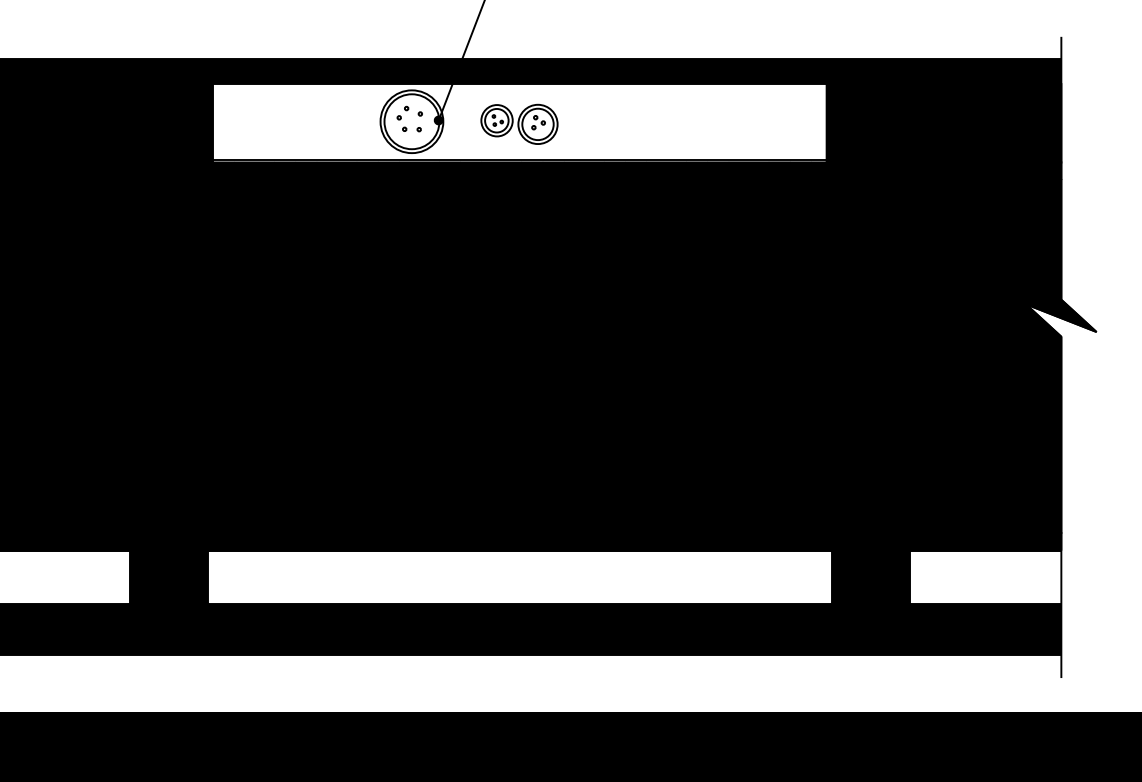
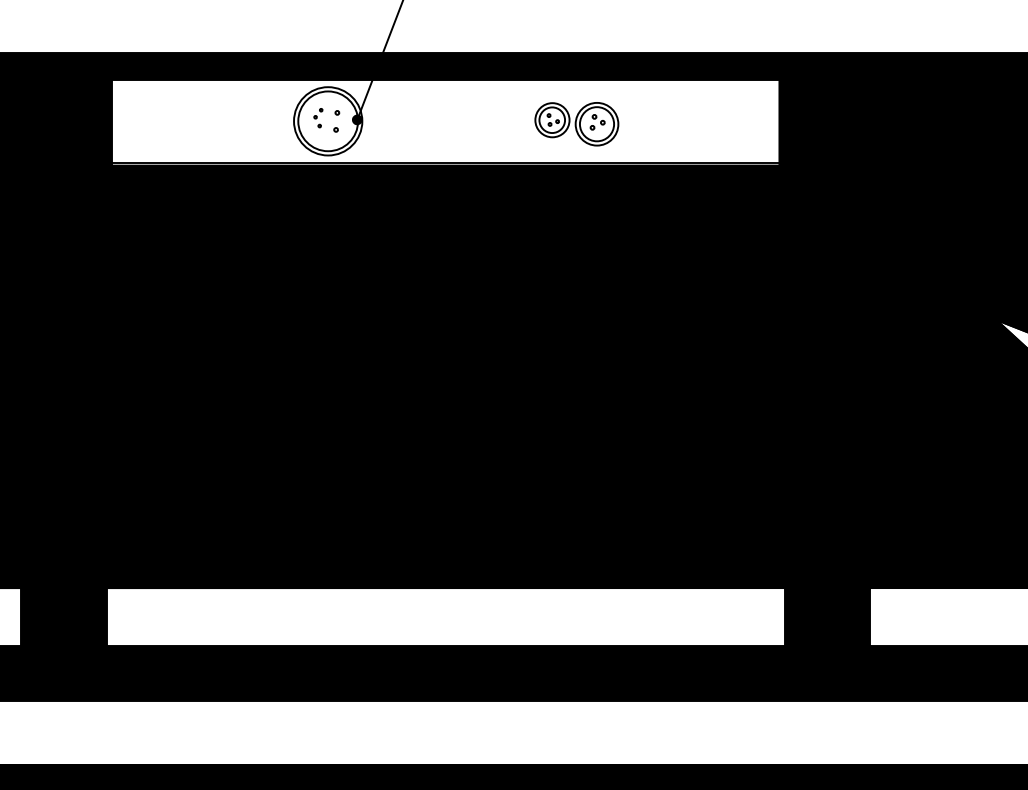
part: (402, 118) -> (317, 117), size x0.7
part: (519, 123) -> (576, 123), moved

